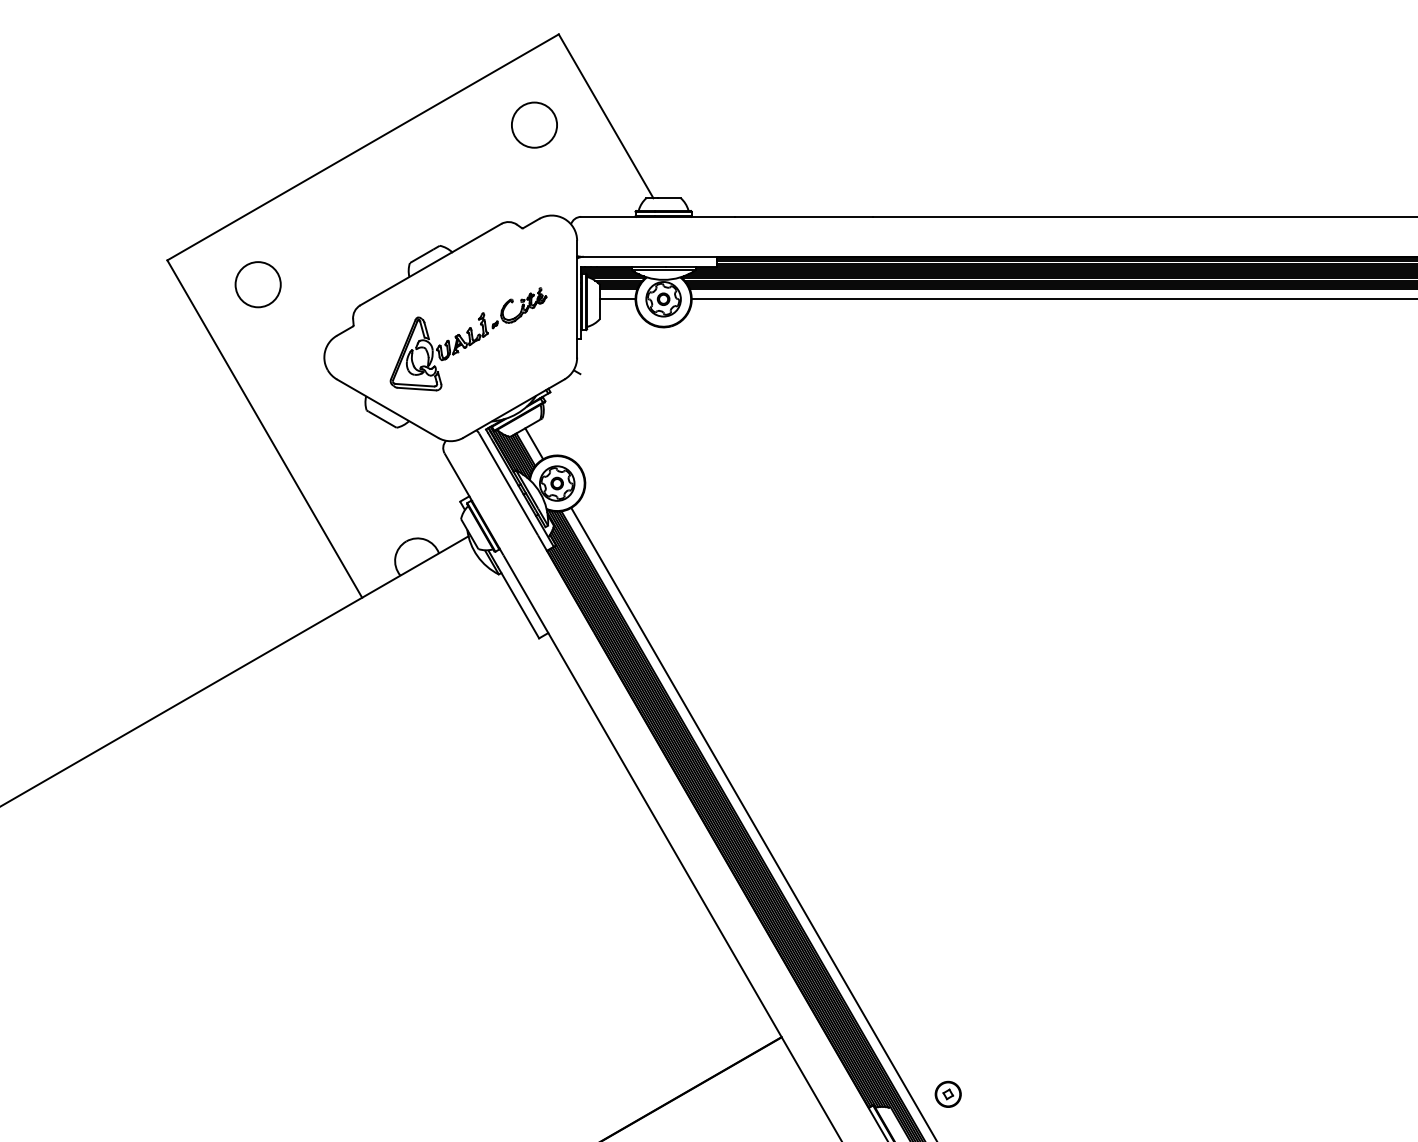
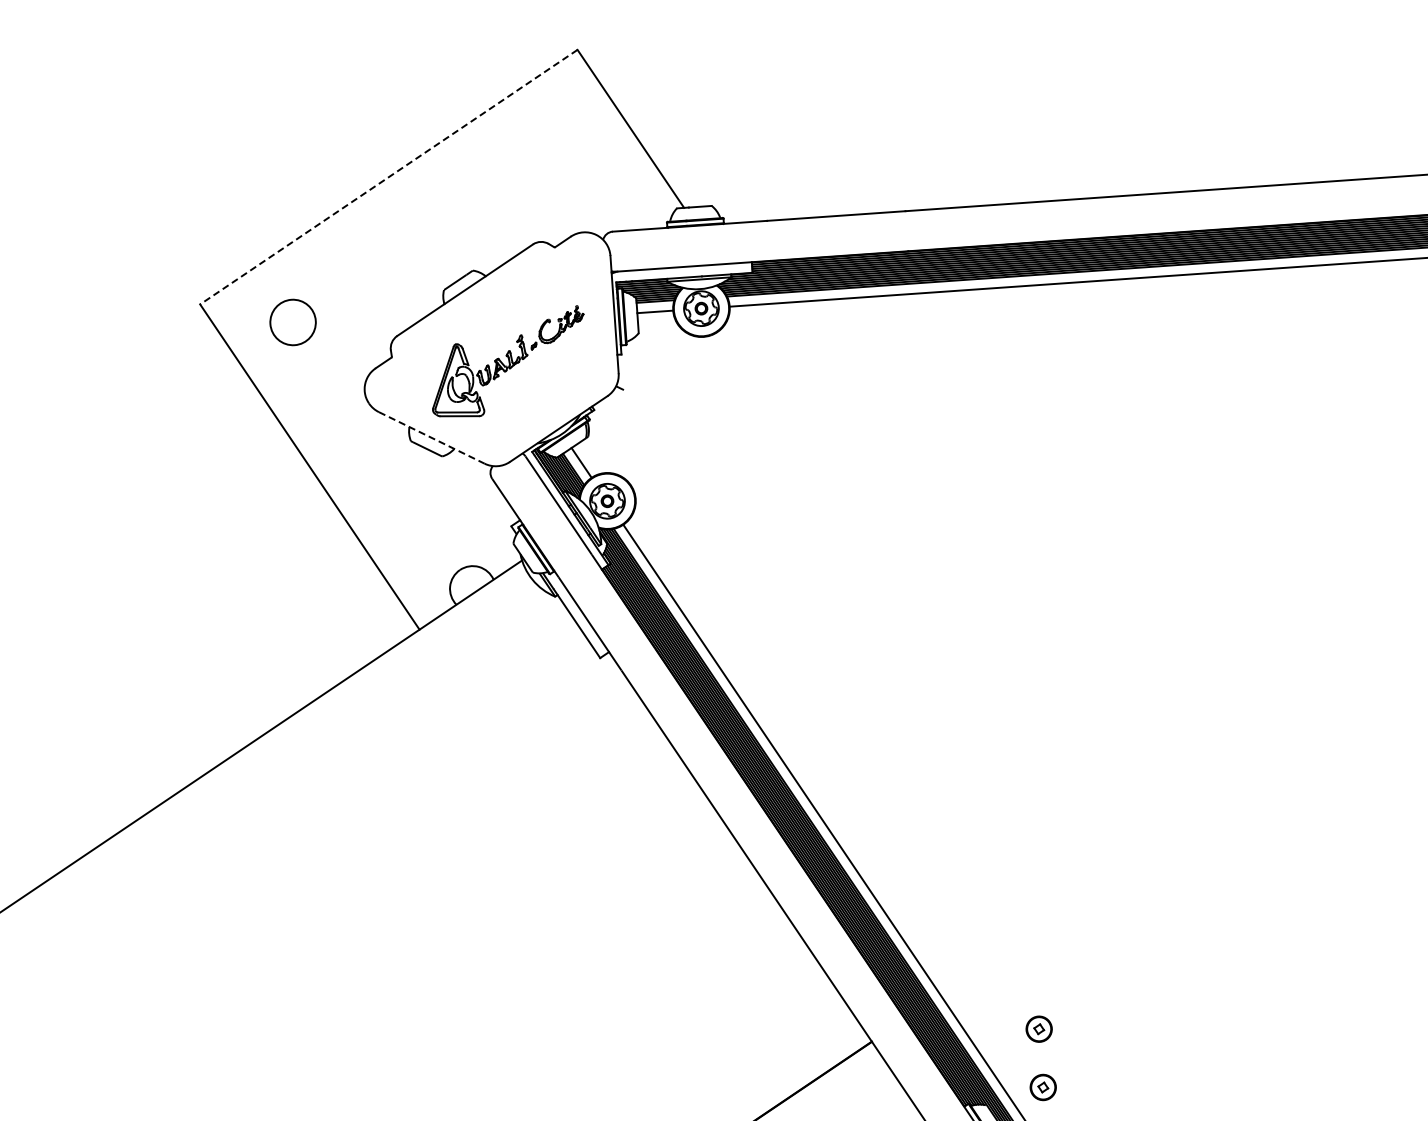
circle: (534, 124) -> (559, 142), removed
line: (363, 147) -> (389, 177), solid -> dashed
line: (388, 408) -> (432, 437), solid -> dashed
part: (947, 1035) -> (1038, 1028), added

